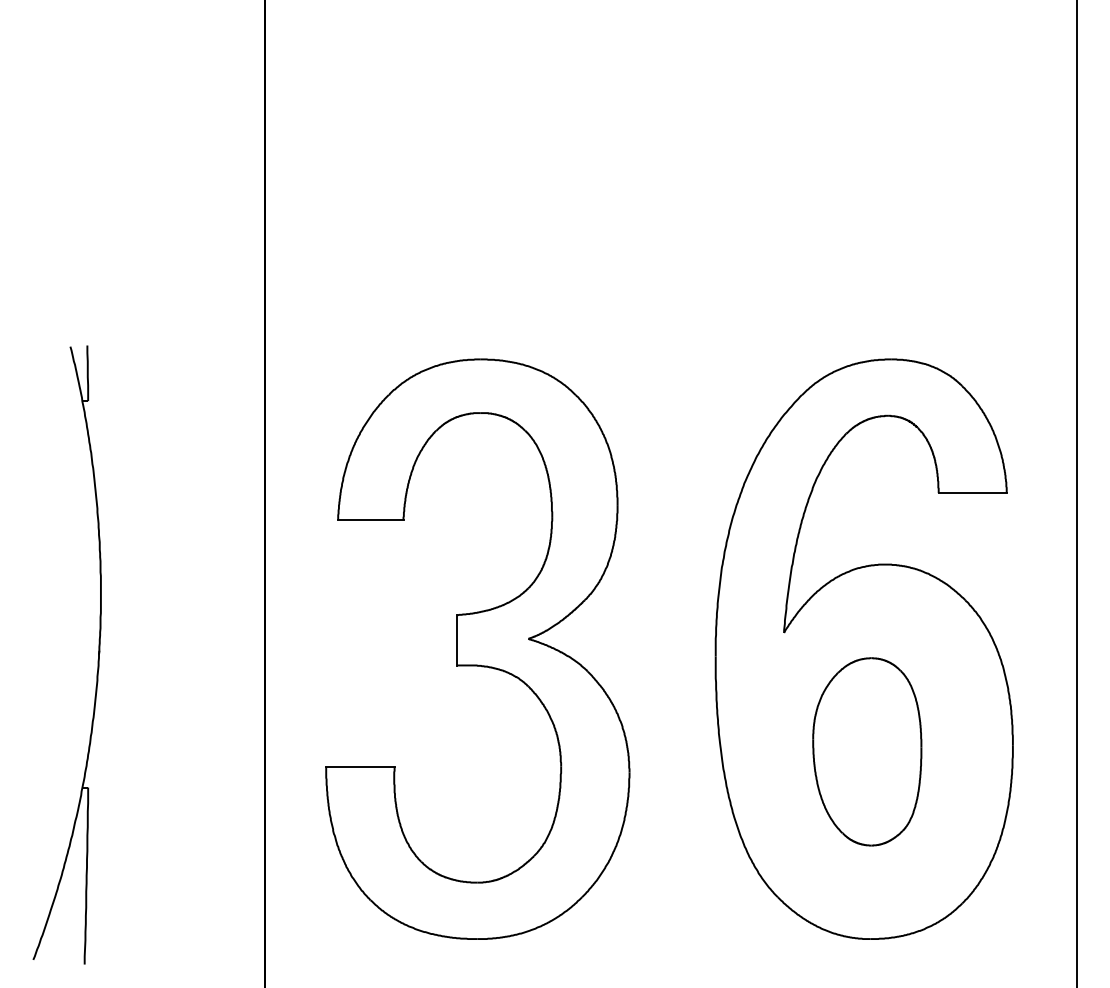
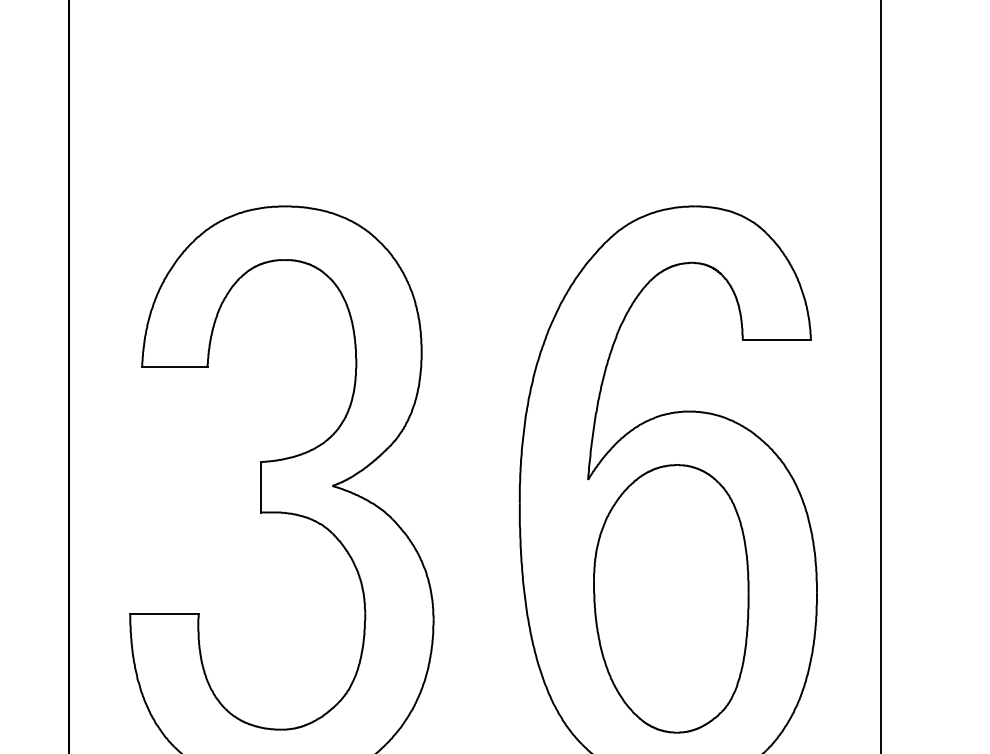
part: (867, 751) -> (671, 598), size x1.43

